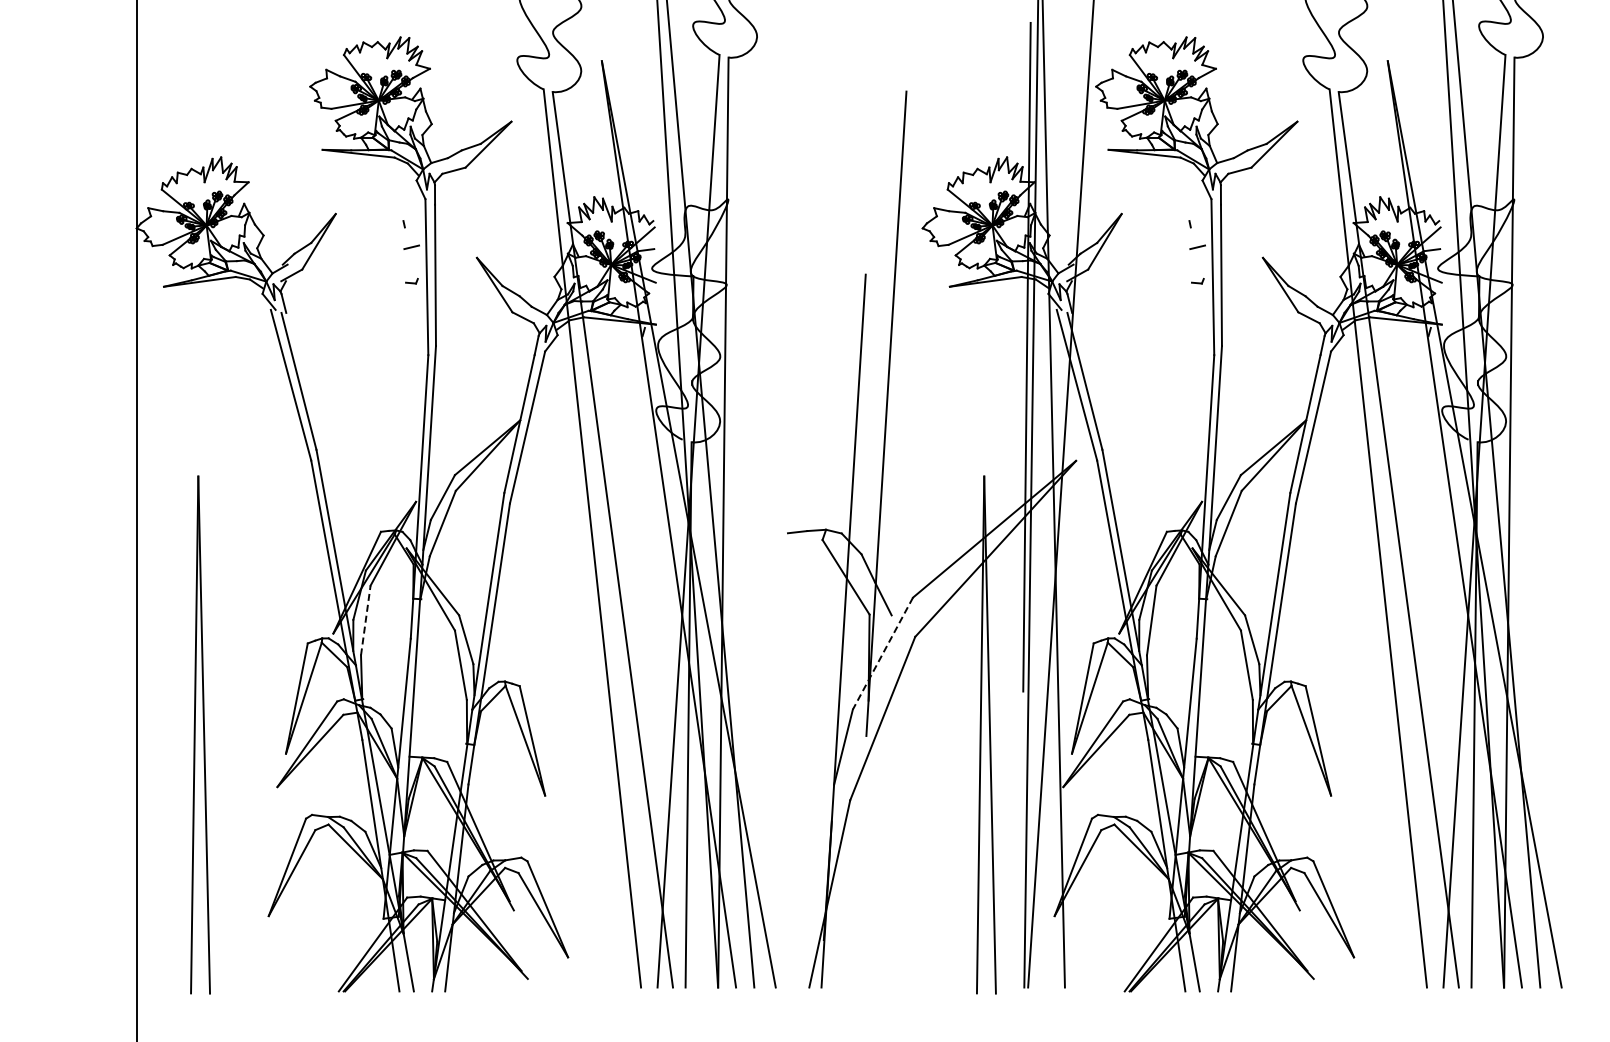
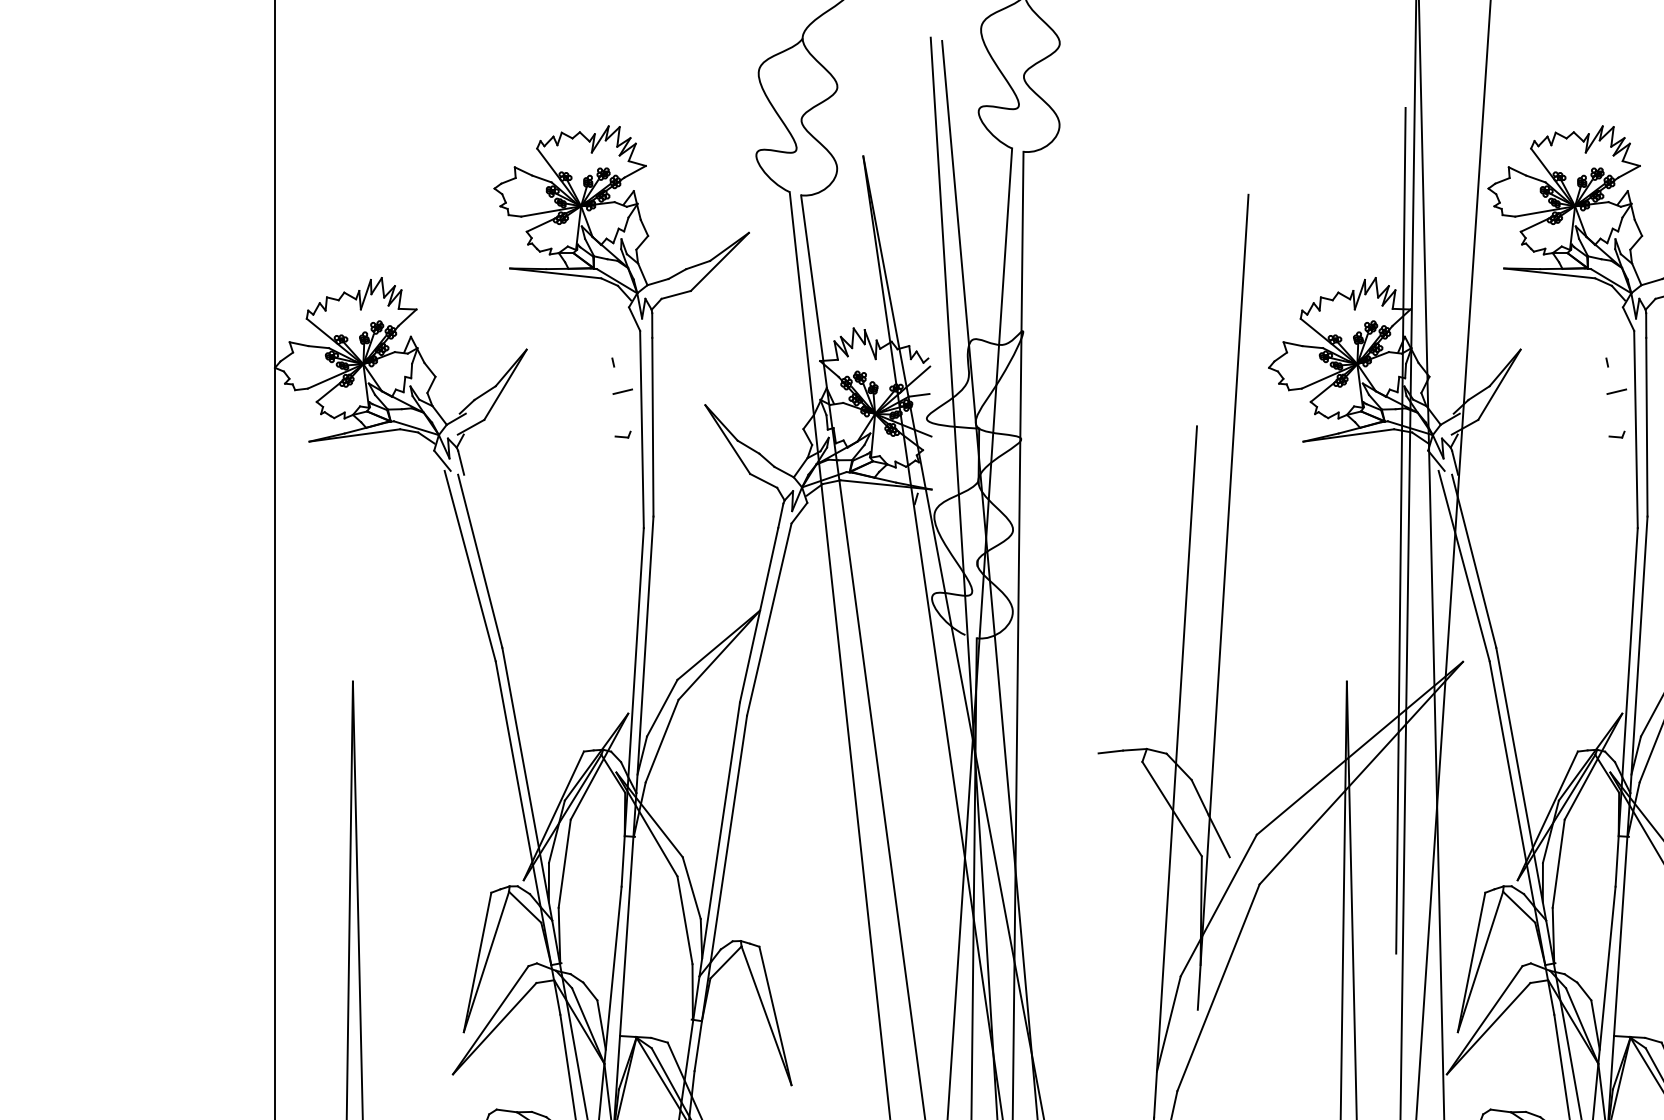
line: (365, 620) -> (564, 863), dashed -> solid
line: (882, 653) -> (1218, 905), dashed -> solid

